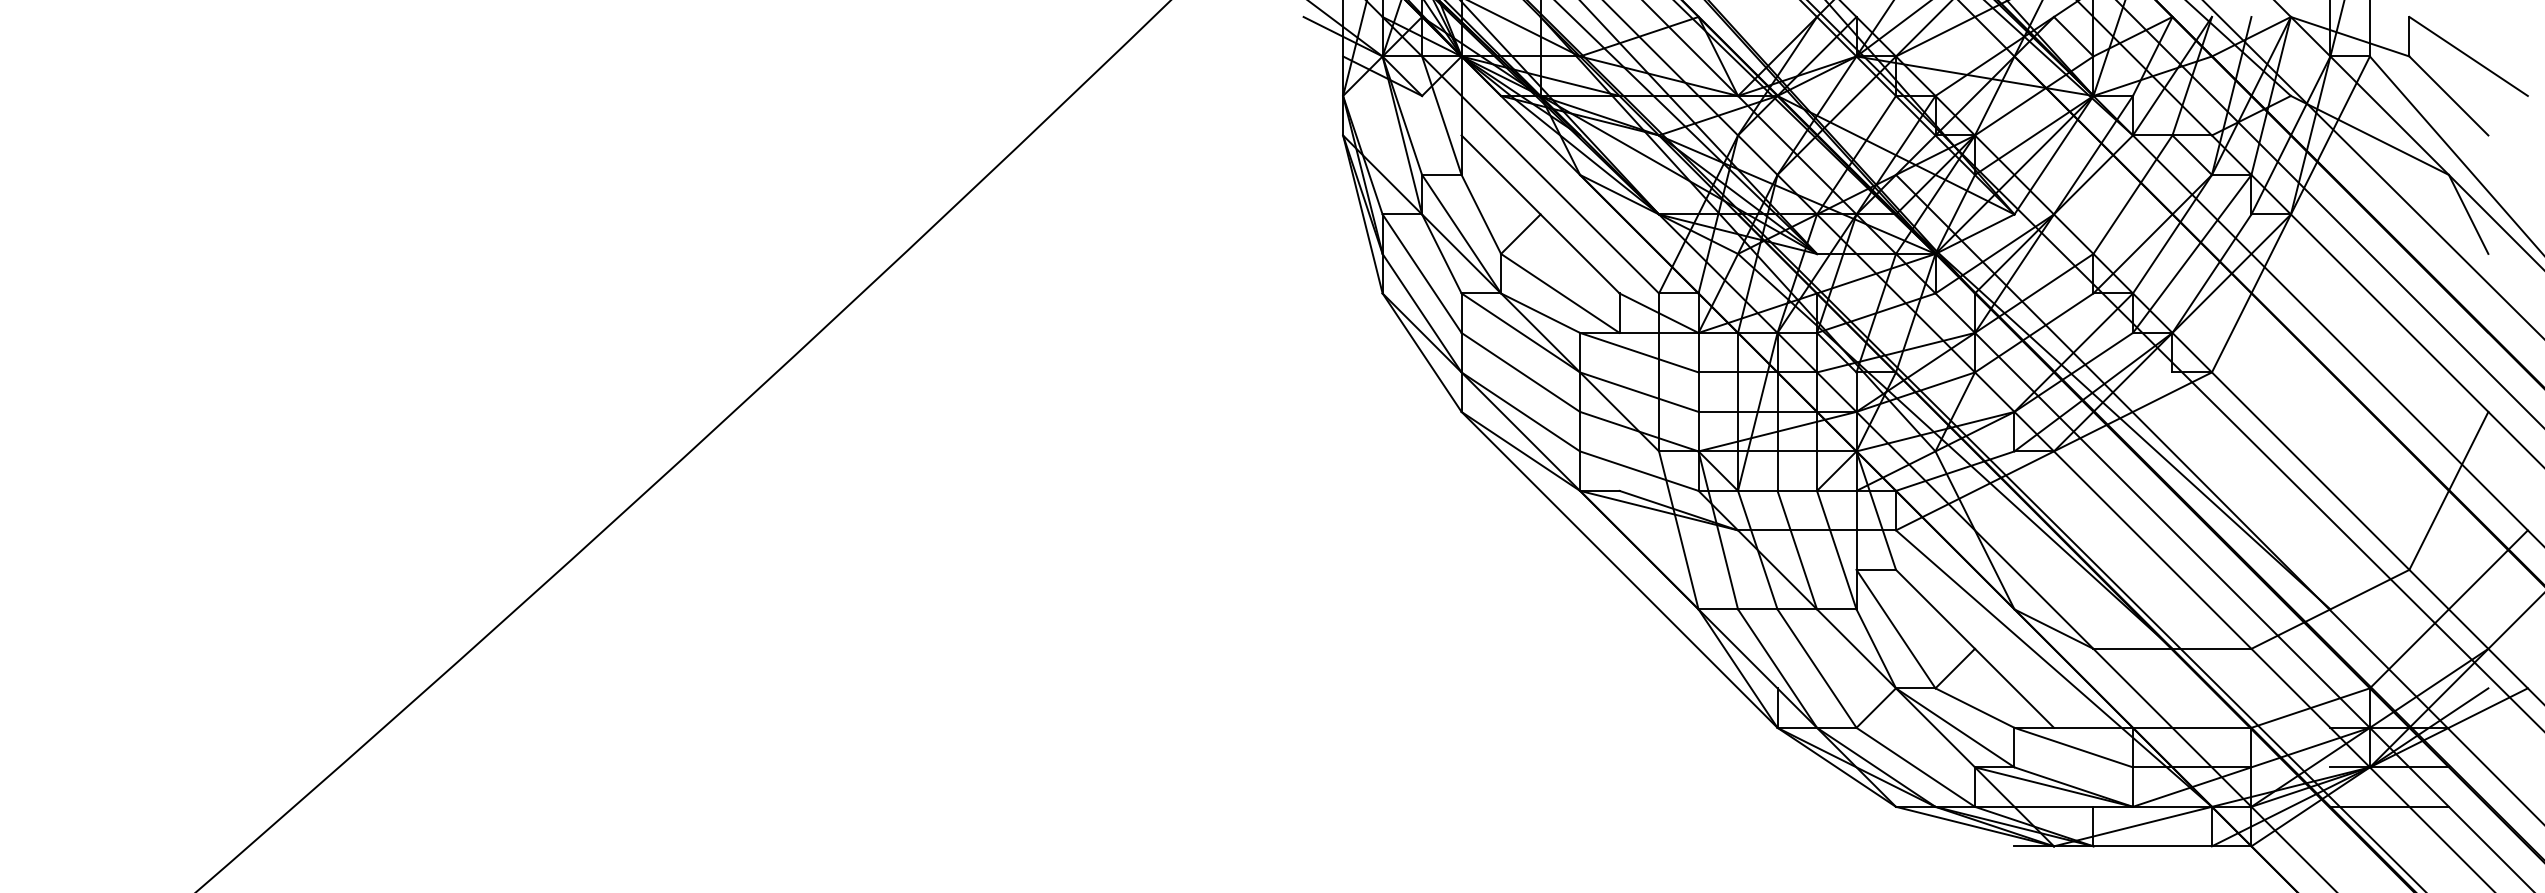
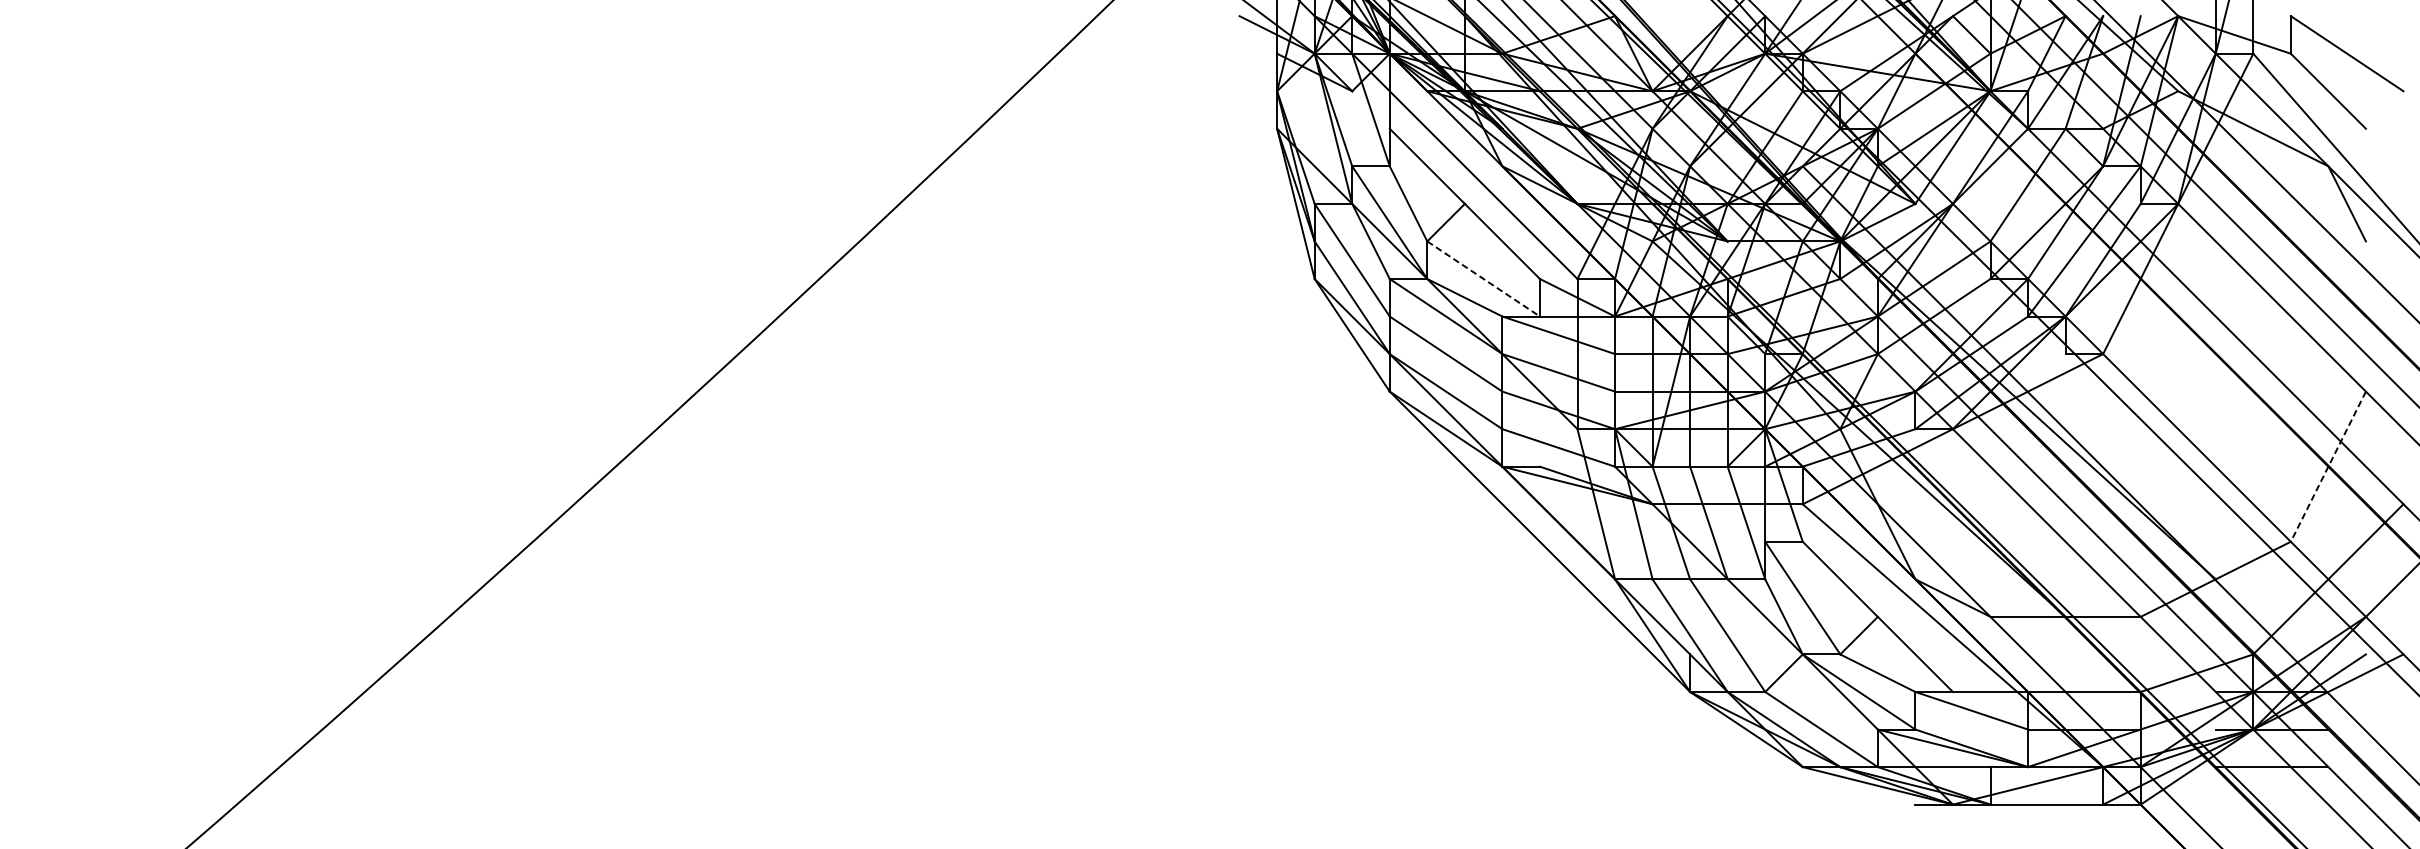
line: (1560, 293) -> (1483, 279), solid -> dashed
line: (2448, 491) -> (2328, 467), solid -> dashed

